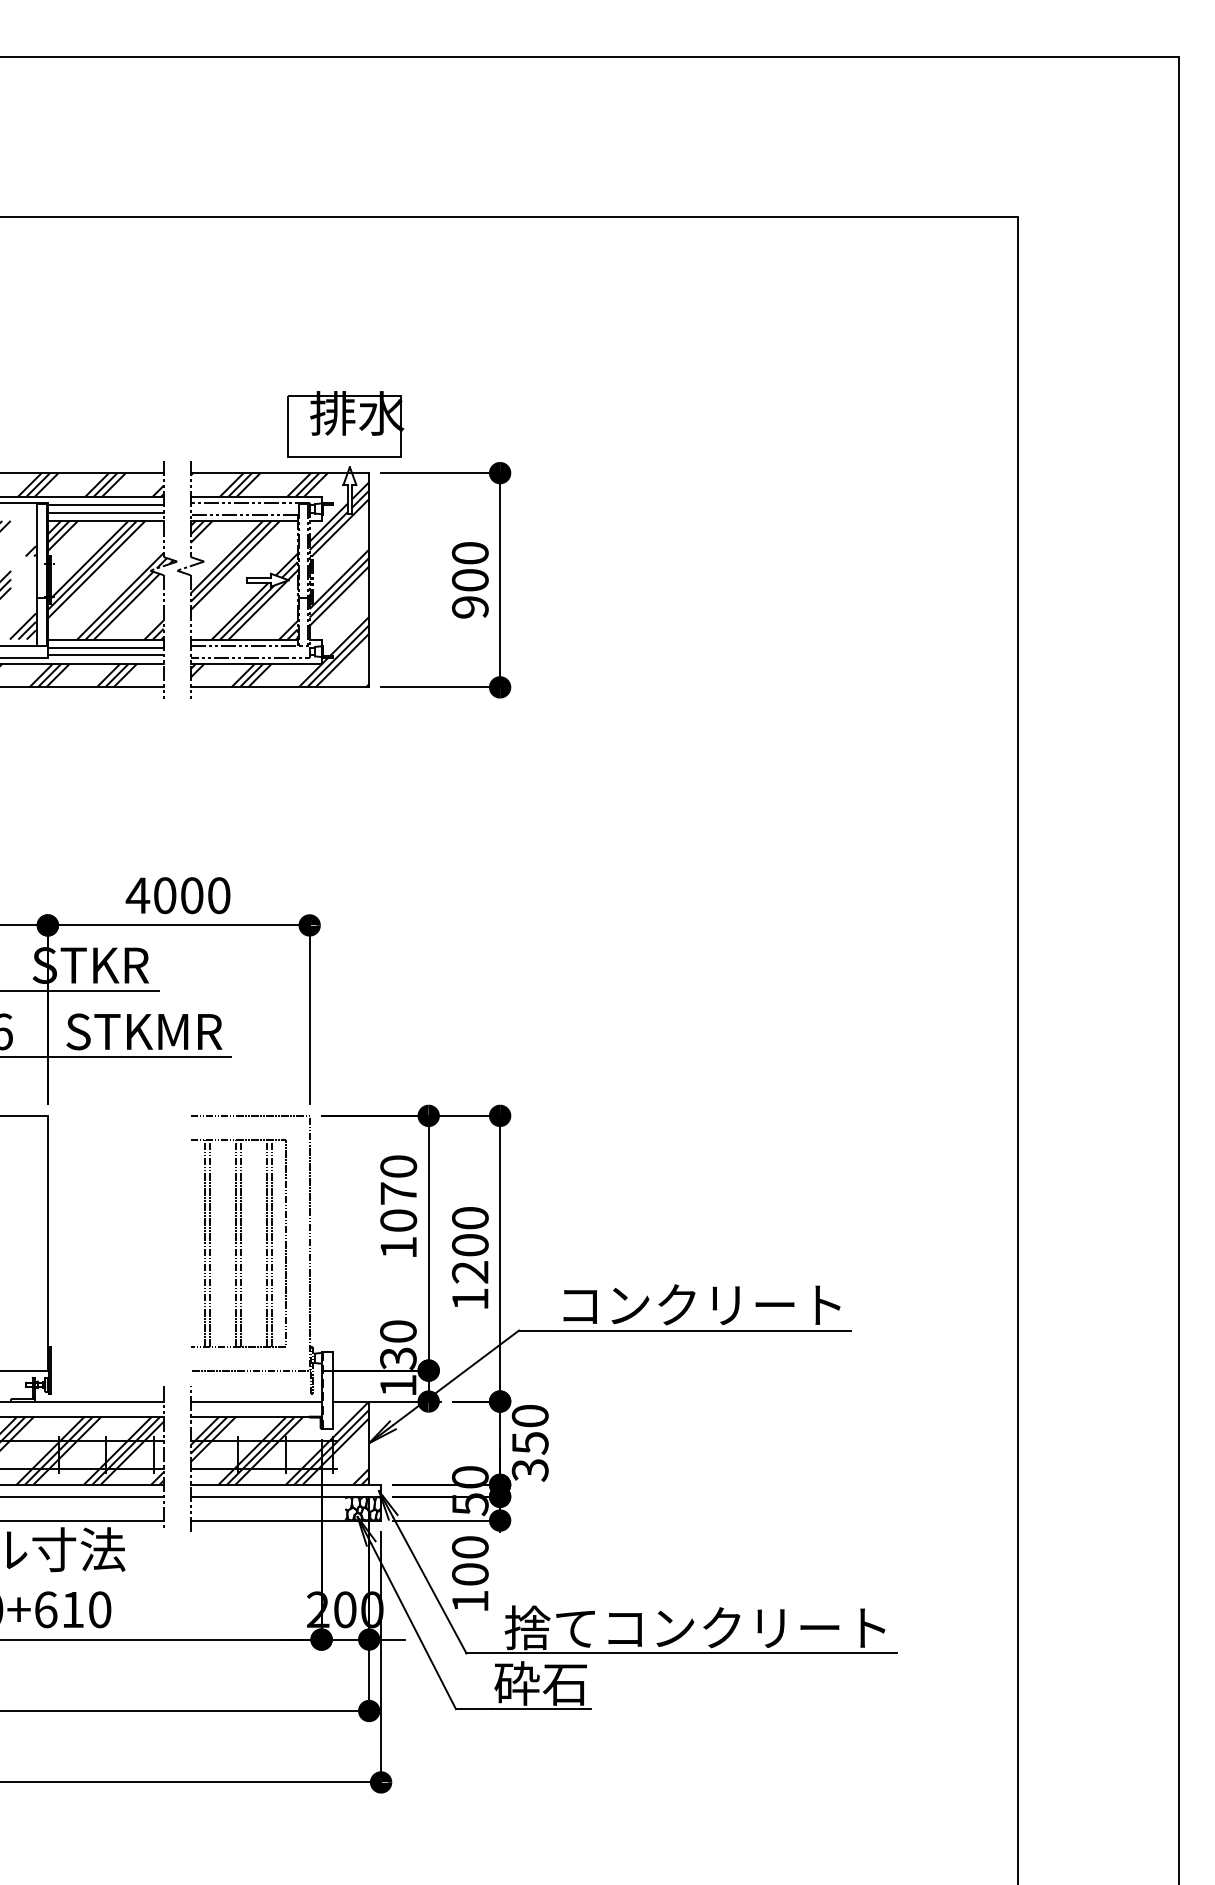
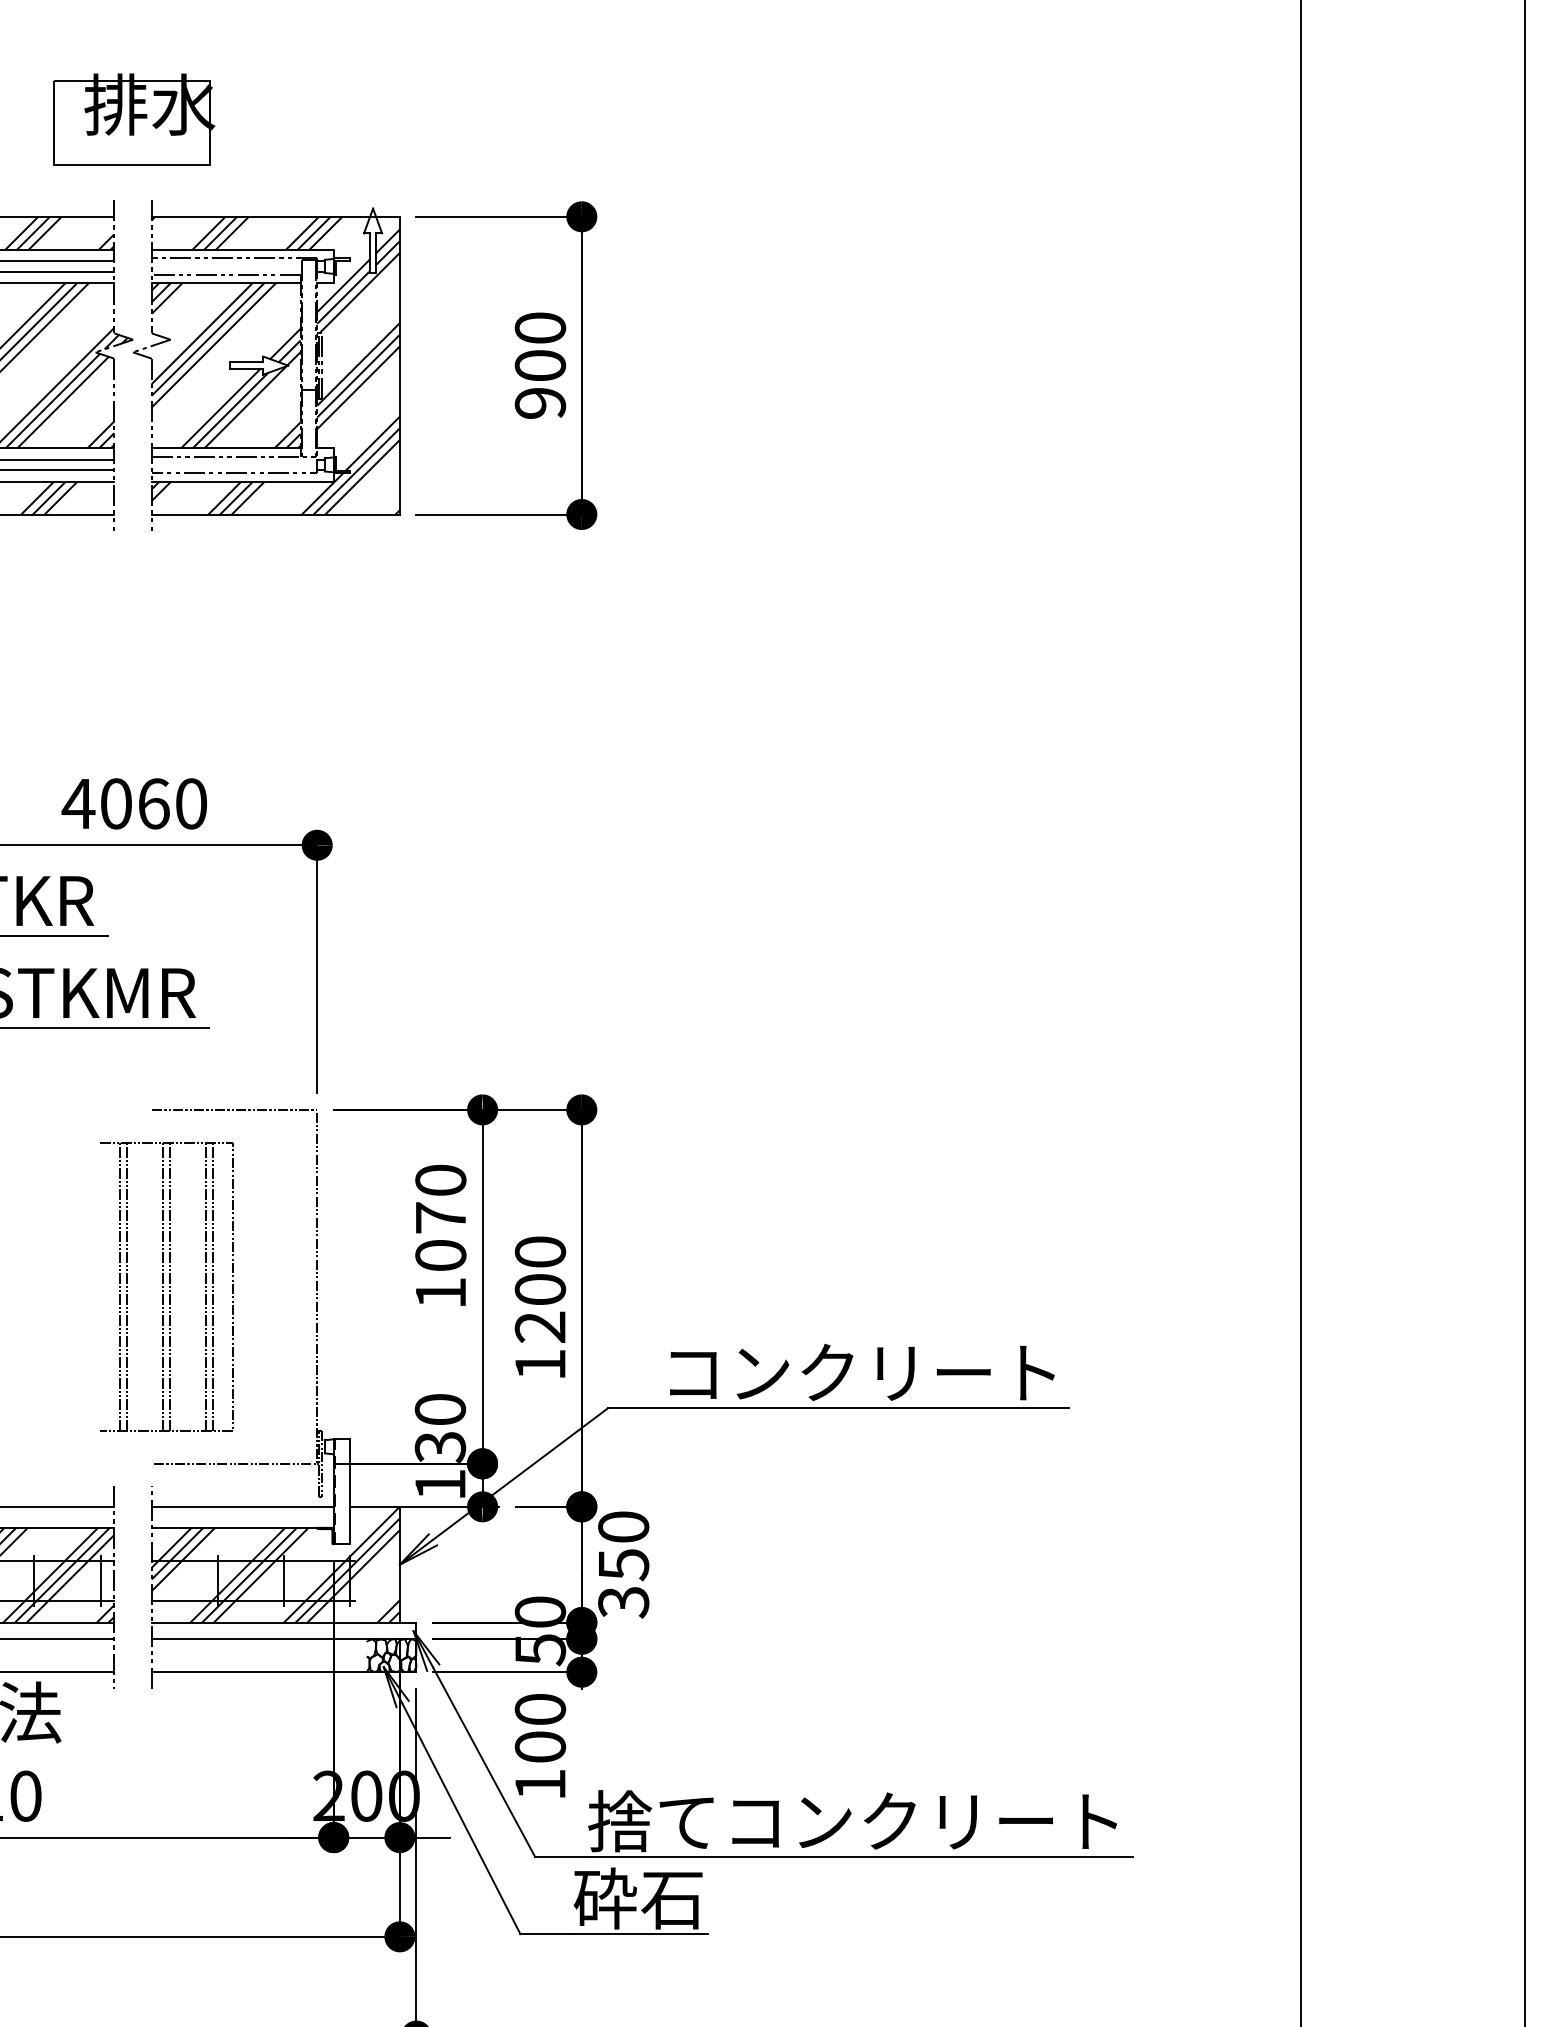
part: (345, 424) -> (133, 120), moved
text: (192, 895) -> (154, 803), 4000 -> 4060
part: (238, 1243) -> (166, 1287), moved

